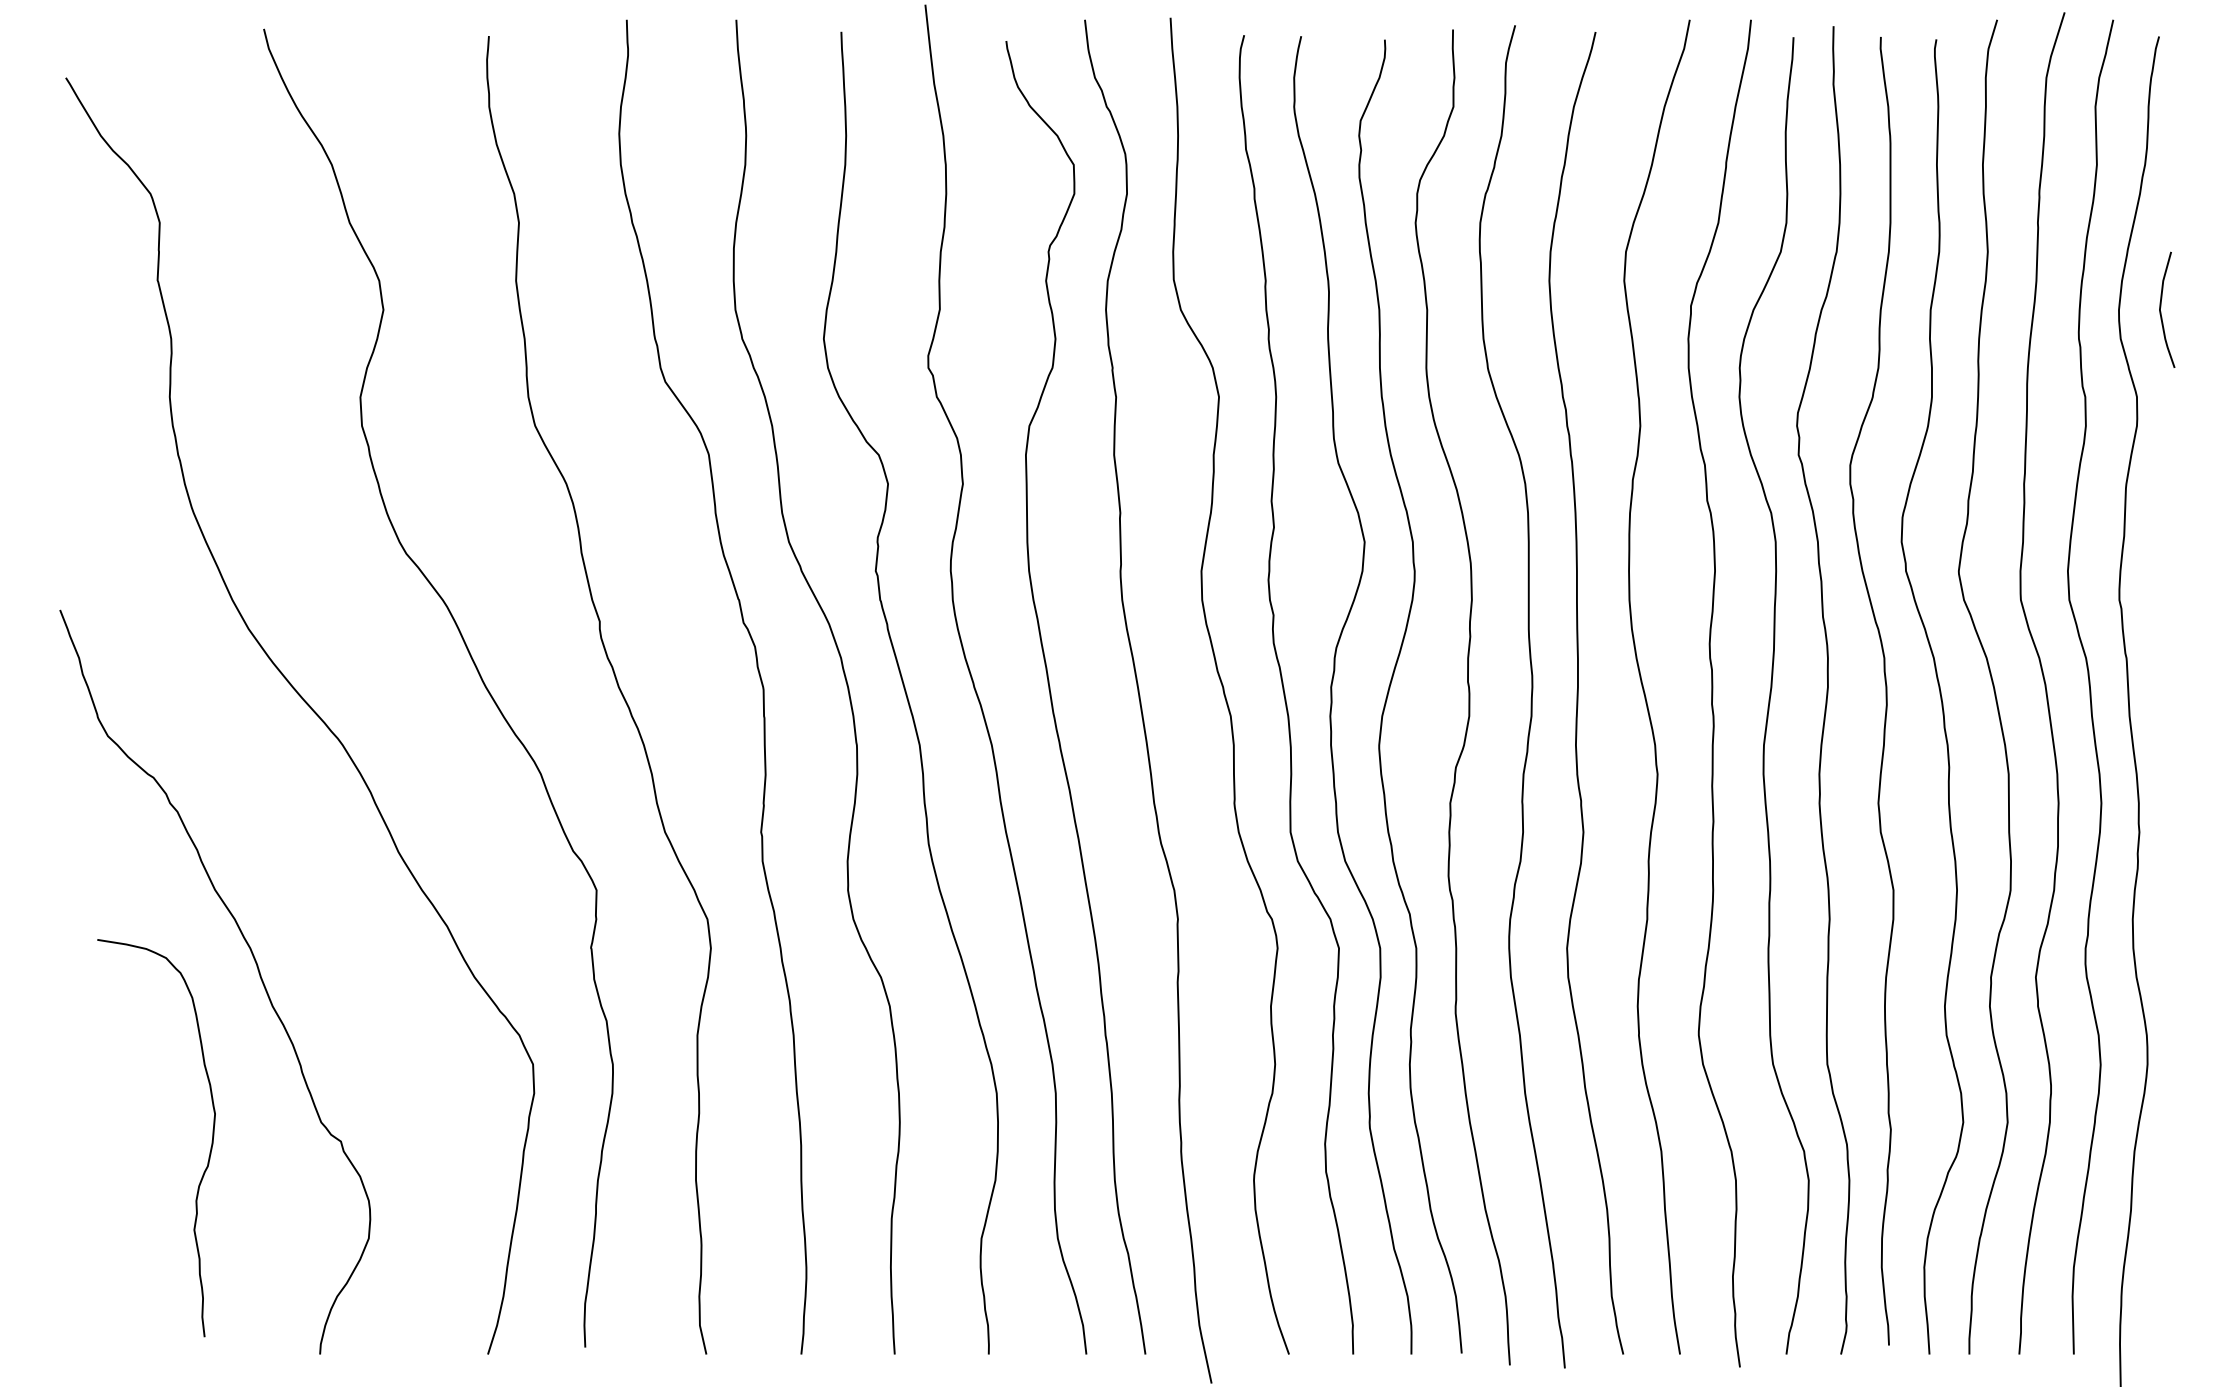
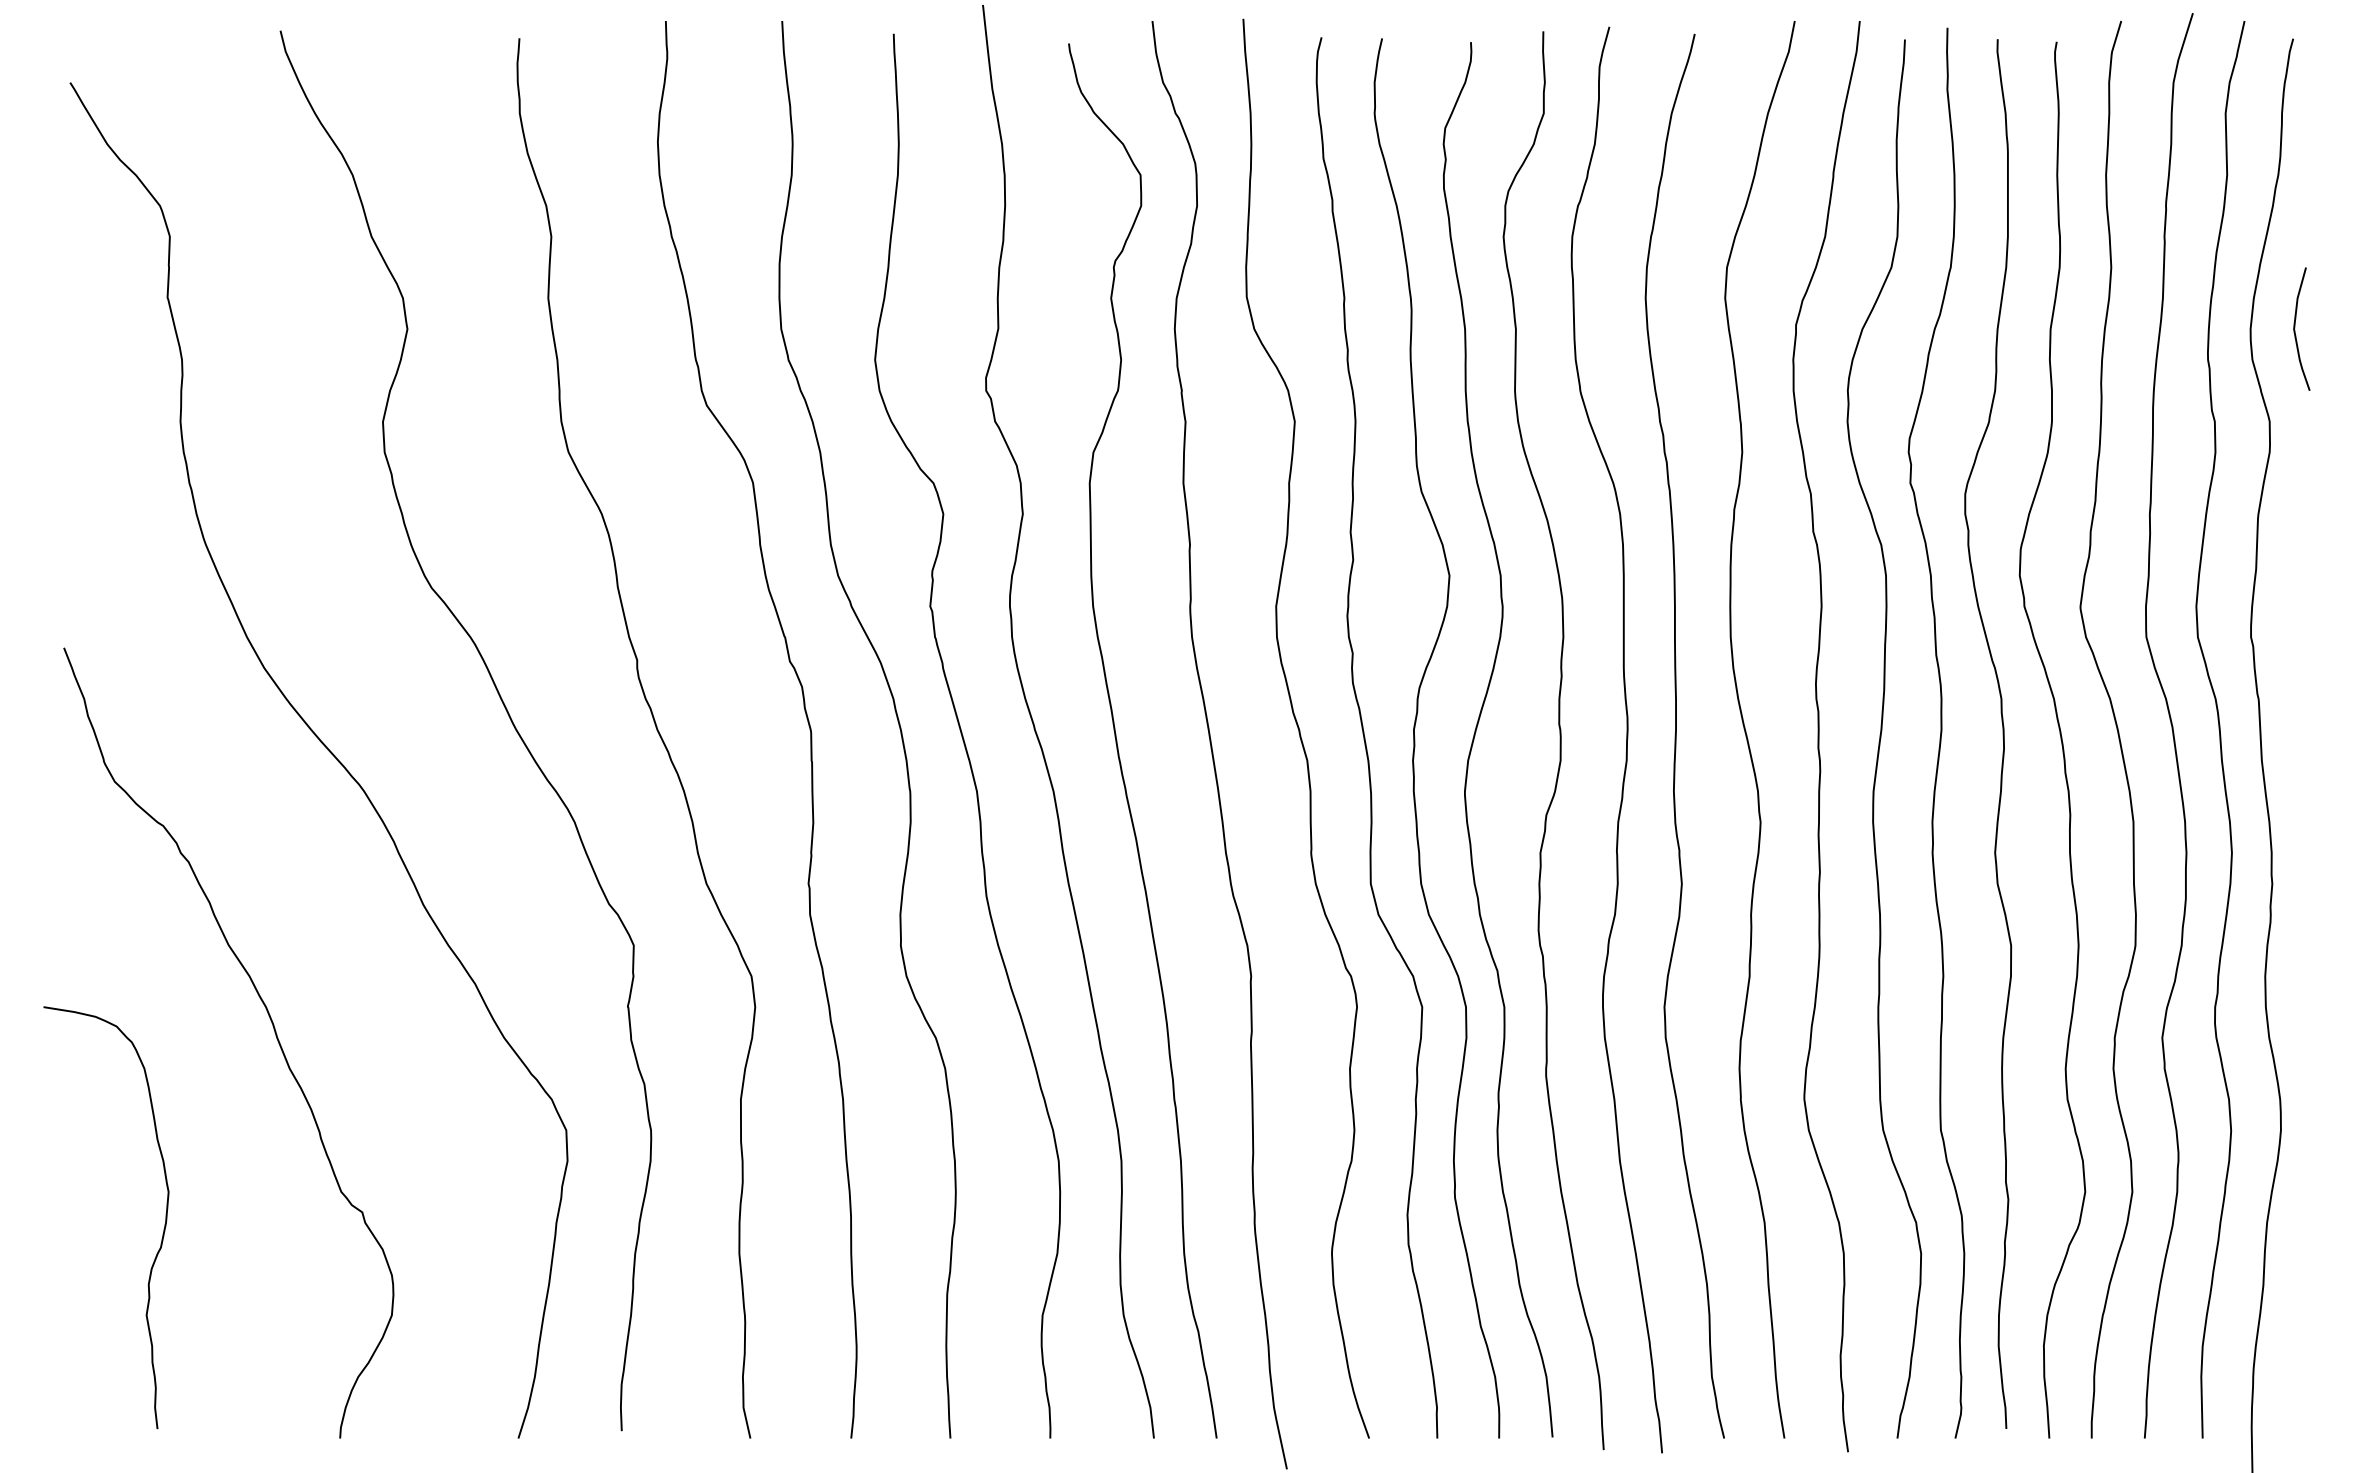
curve: (209, 1153) -> (162, 1233), moved

